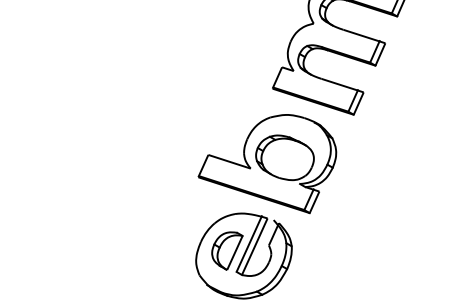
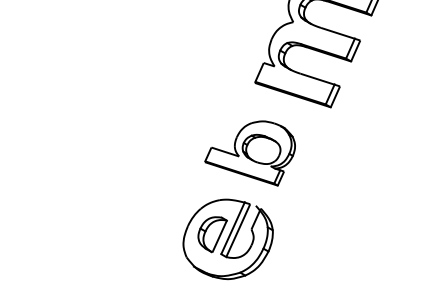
part: (267, 164) -> (250, 153), size x0.7

